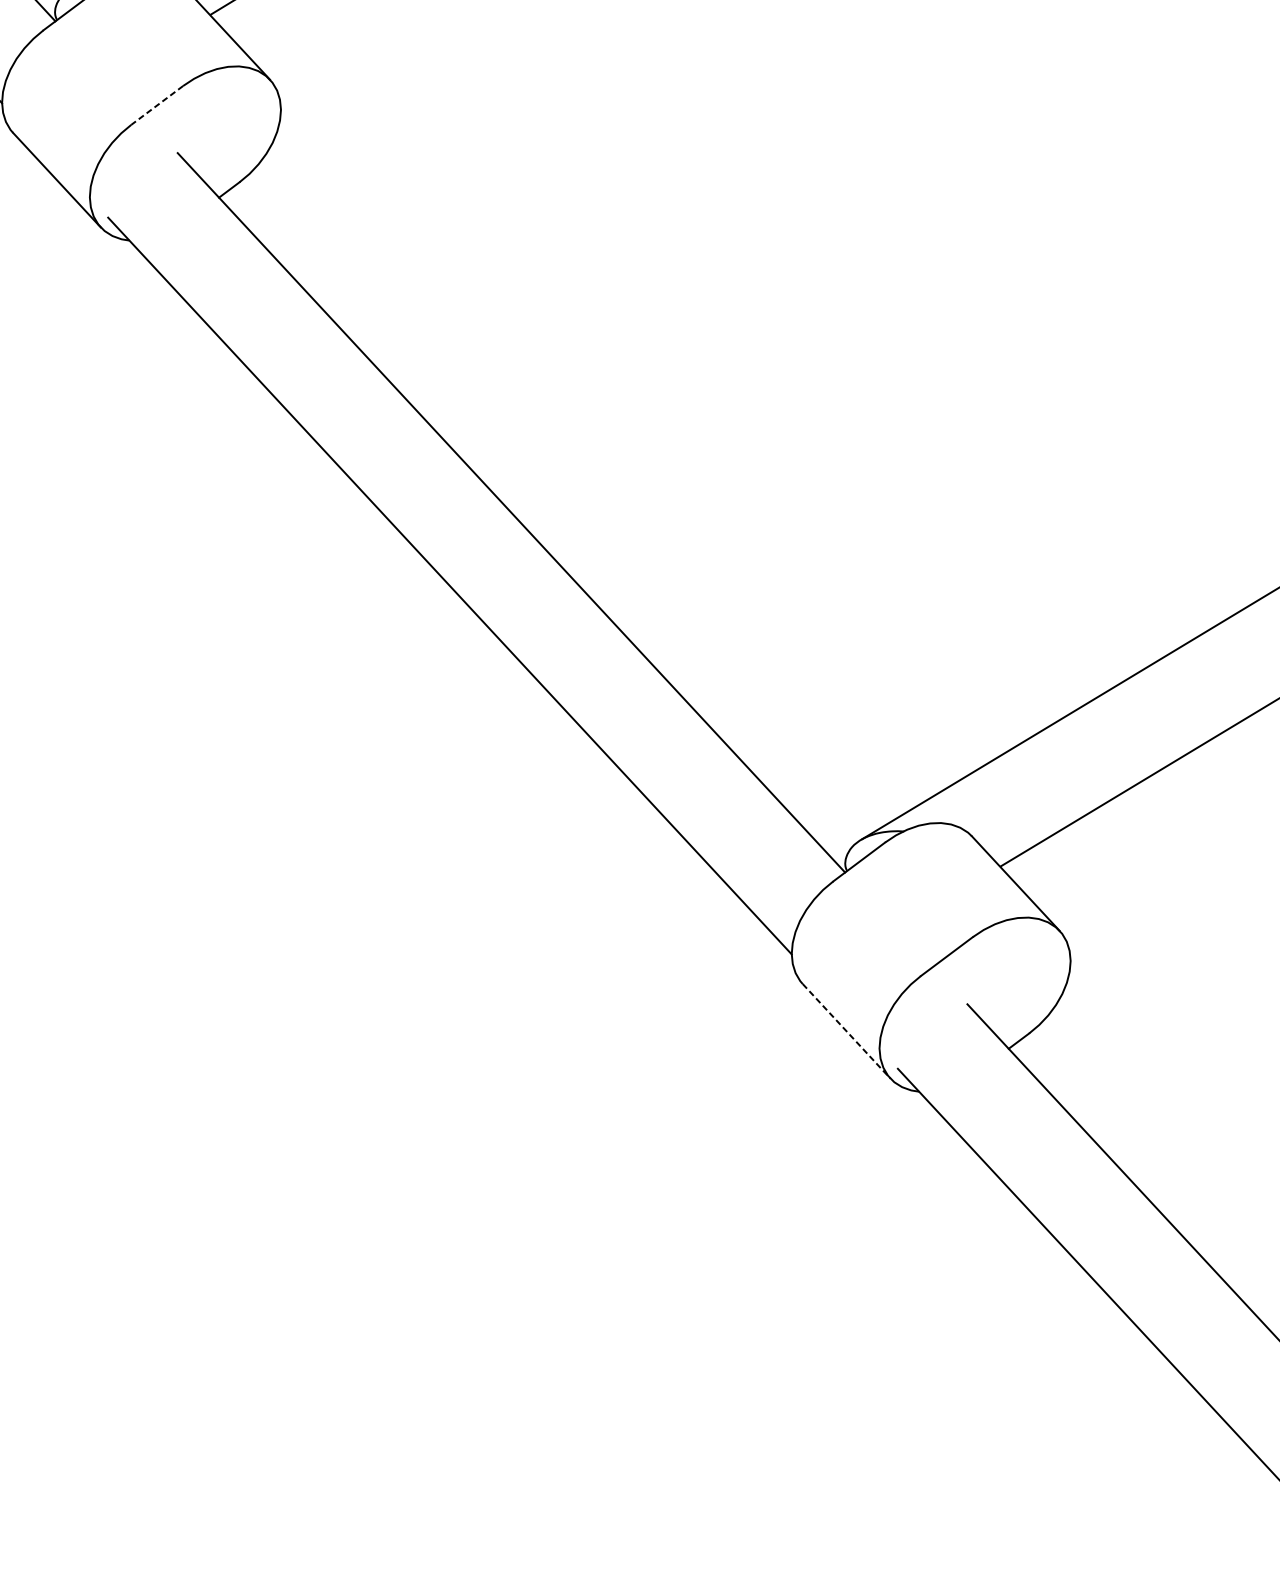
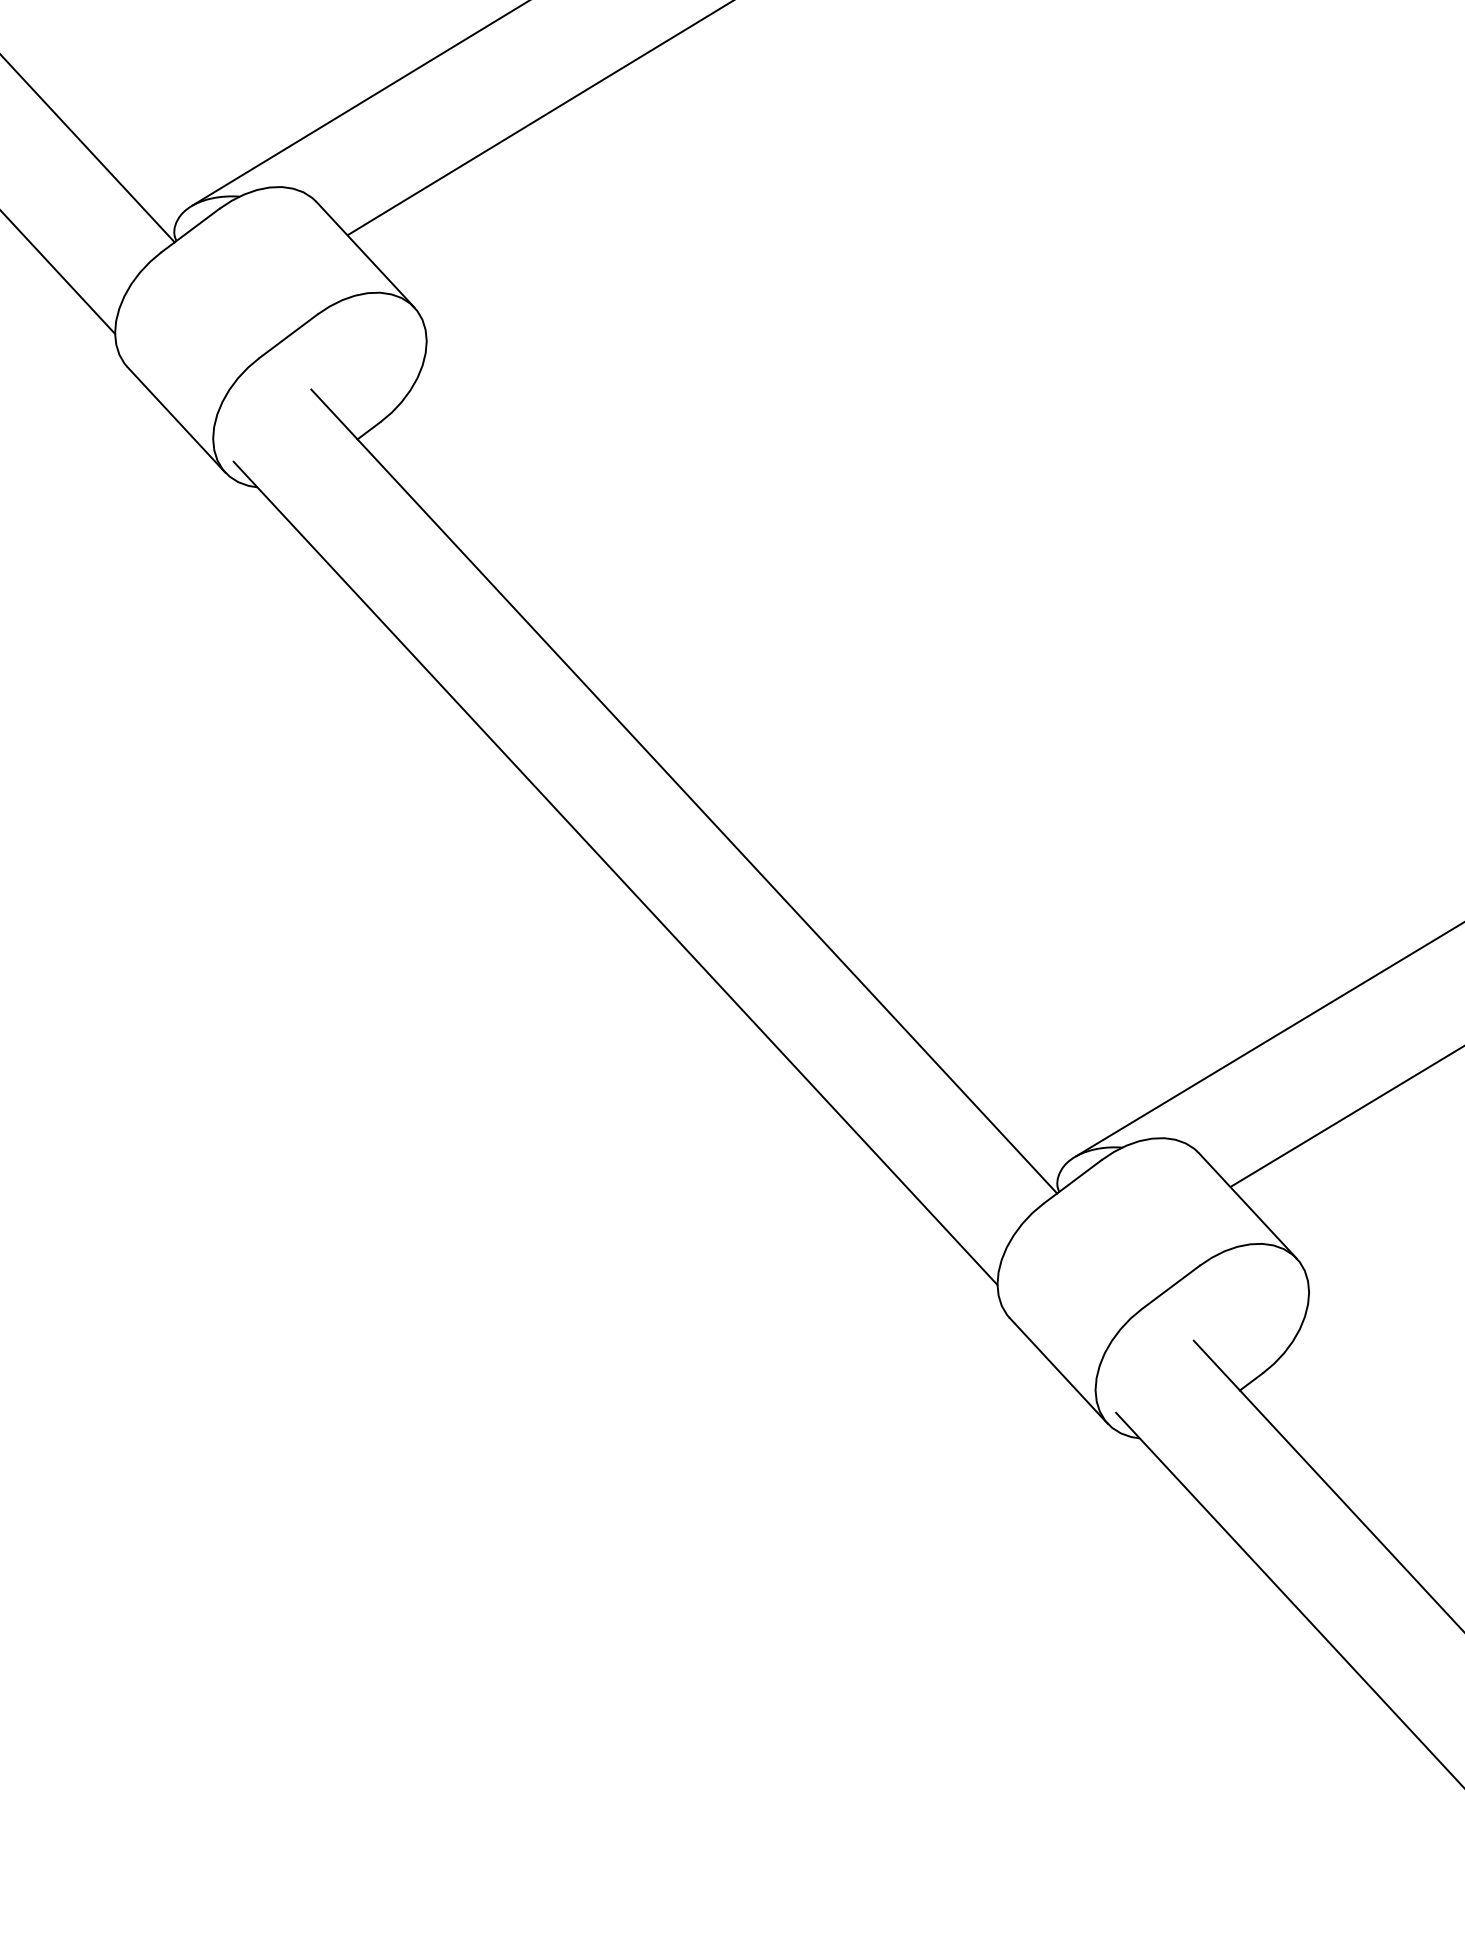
line: (157, 105) -> (288, 336), dashed -> solid
line: (847, 1031) -> (1059, 1371), dashed -> solid

